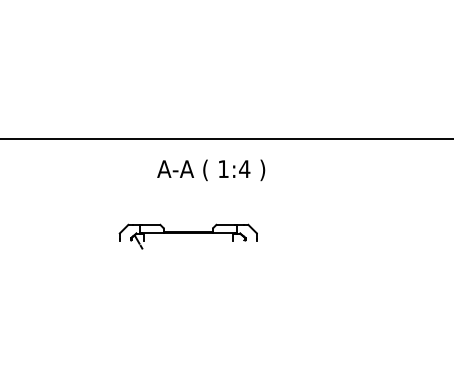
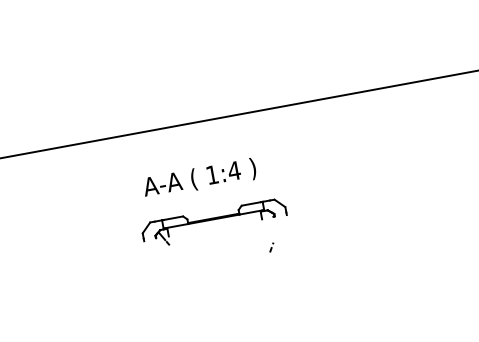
text: (211, 170) -> (200, 178), moved
part: (237, 268) -> (271, 247), added

